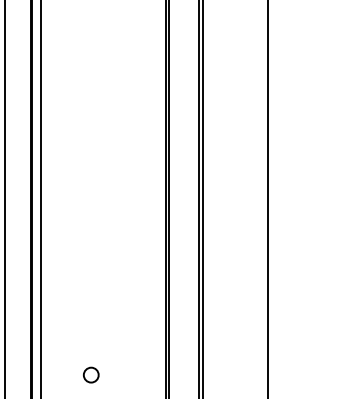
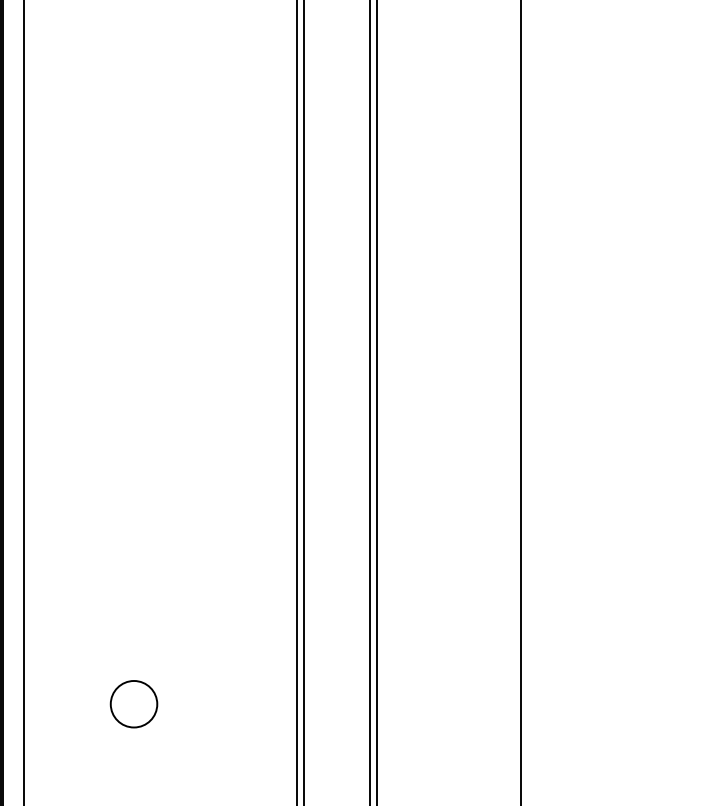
circle: (90, 374) -> (132, 702), size x1.43

